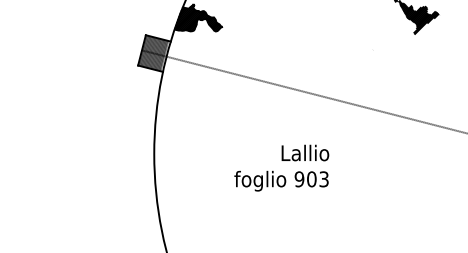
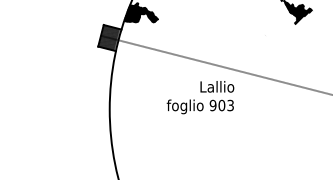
text: (281, 167) -> (200, 97), moved

